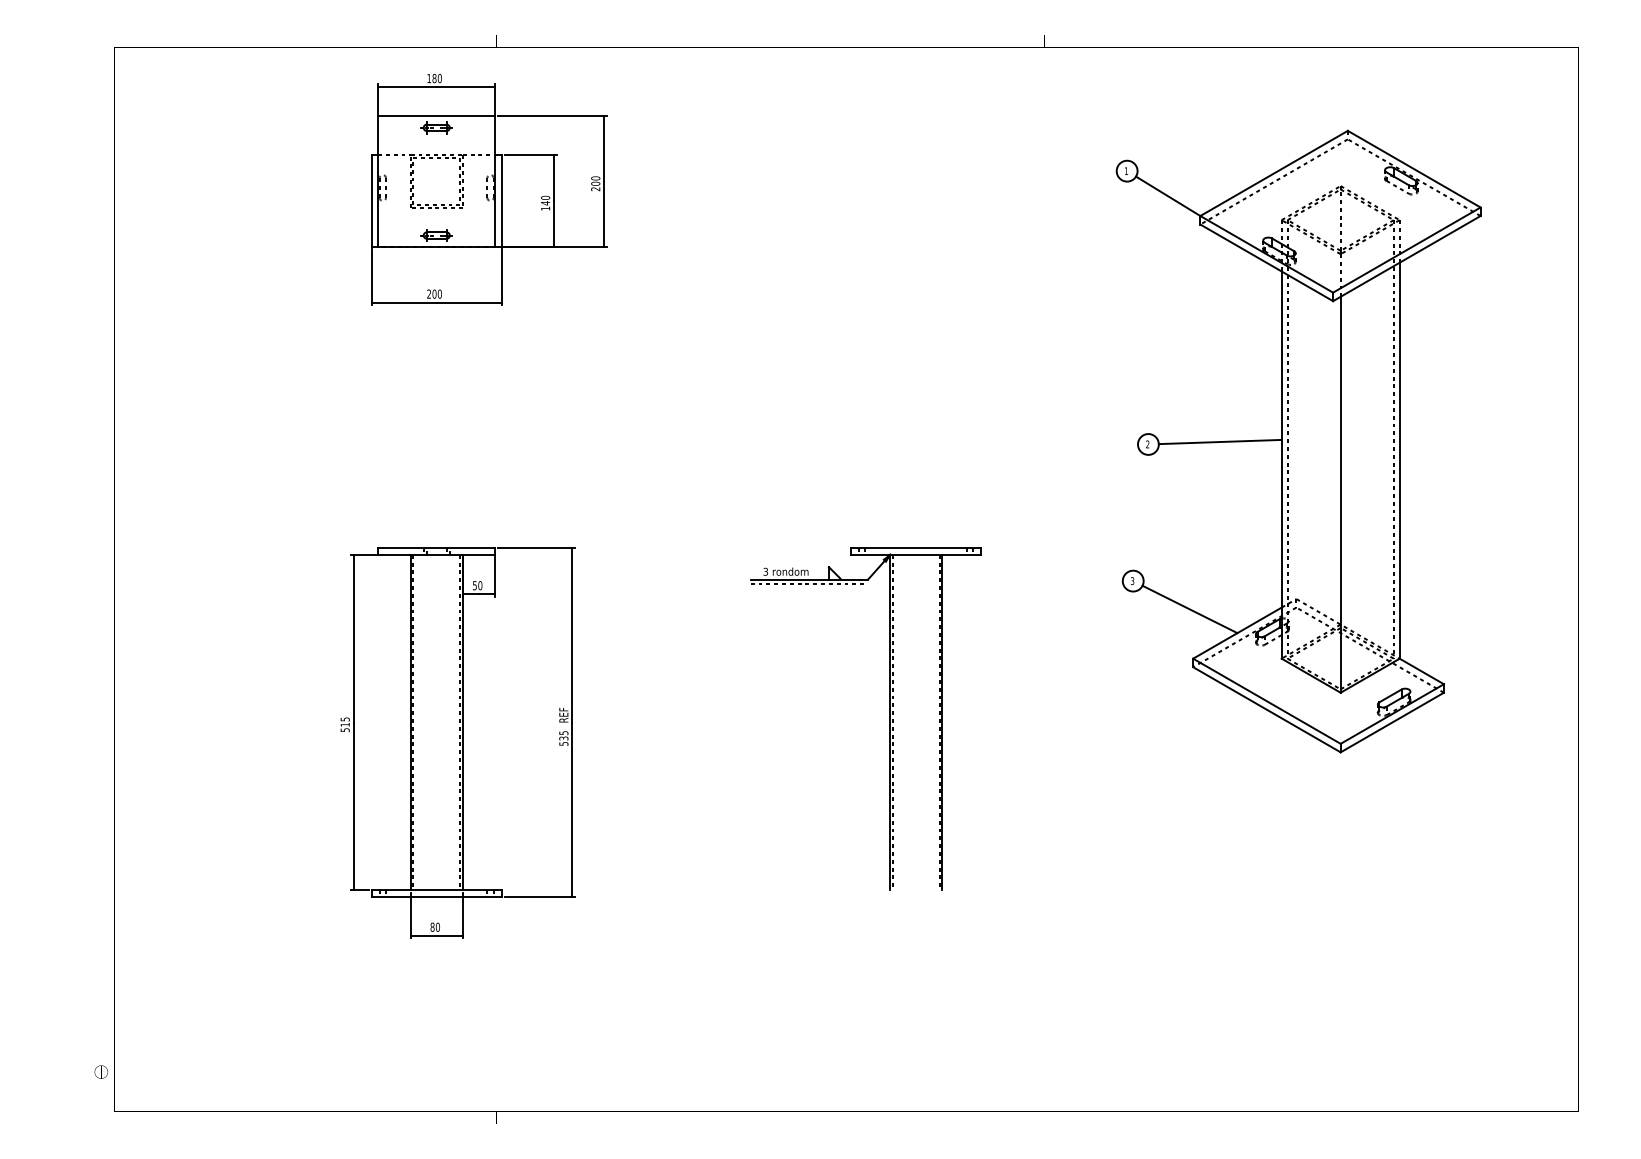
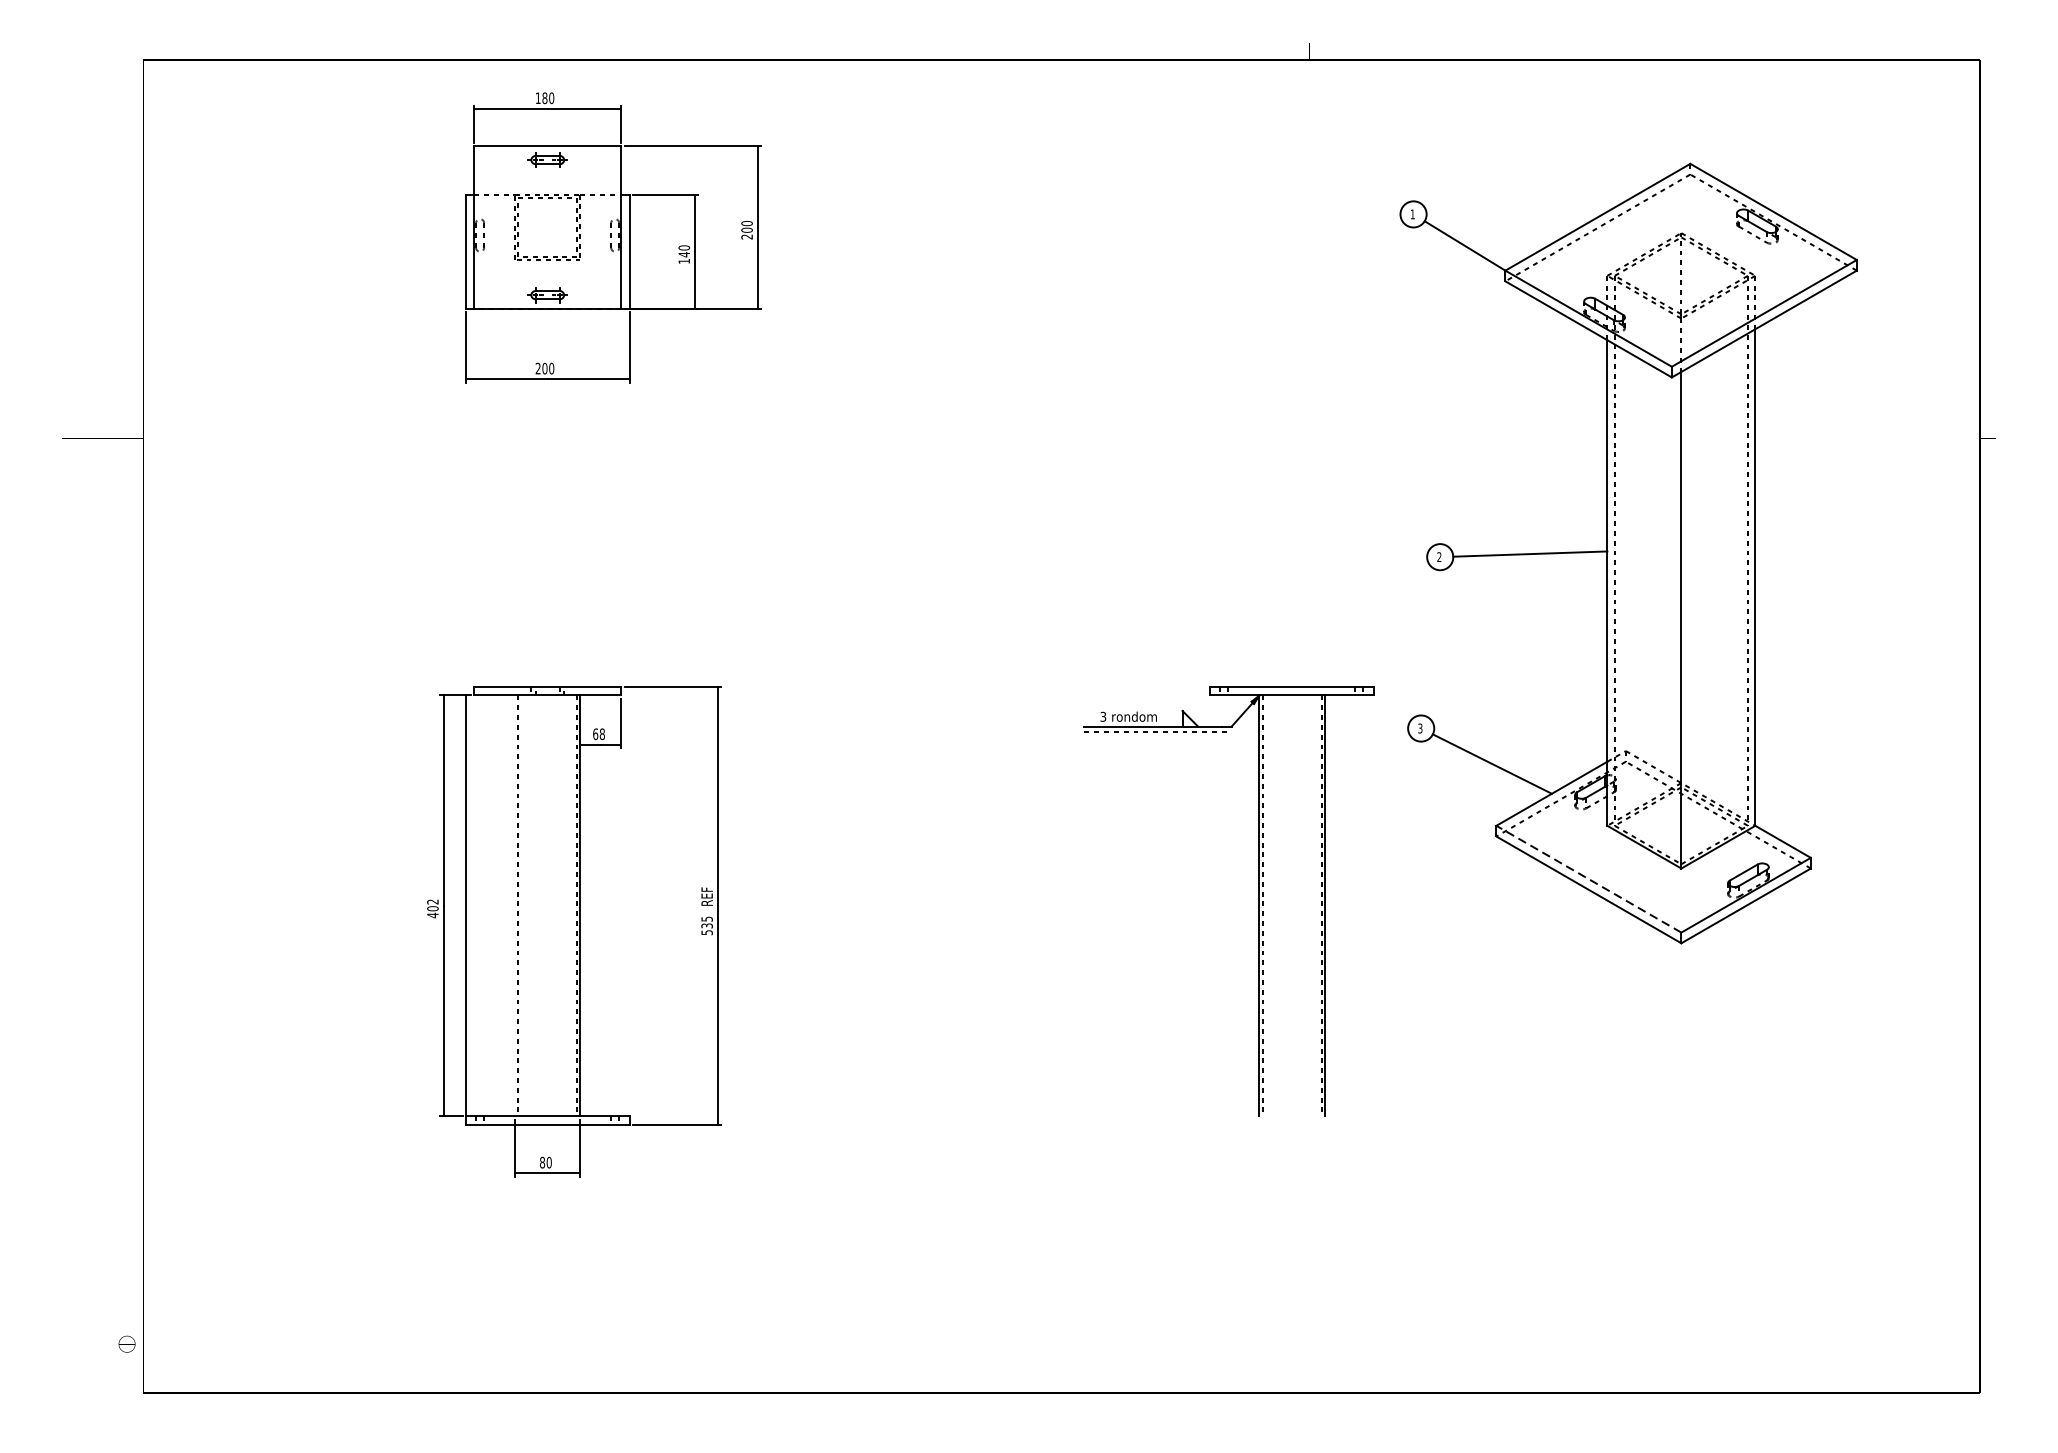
text: (477, 585) -> (598, 734), 50 -> 68
line: (1266, 701) -> (1588, 879), solid -> dashed
part: (889, 718) -> (1258, 900), moved
line: (410, 722) -> (465, 905), moved
text: (344, 724) -> (432, 908), 515 -> 402

